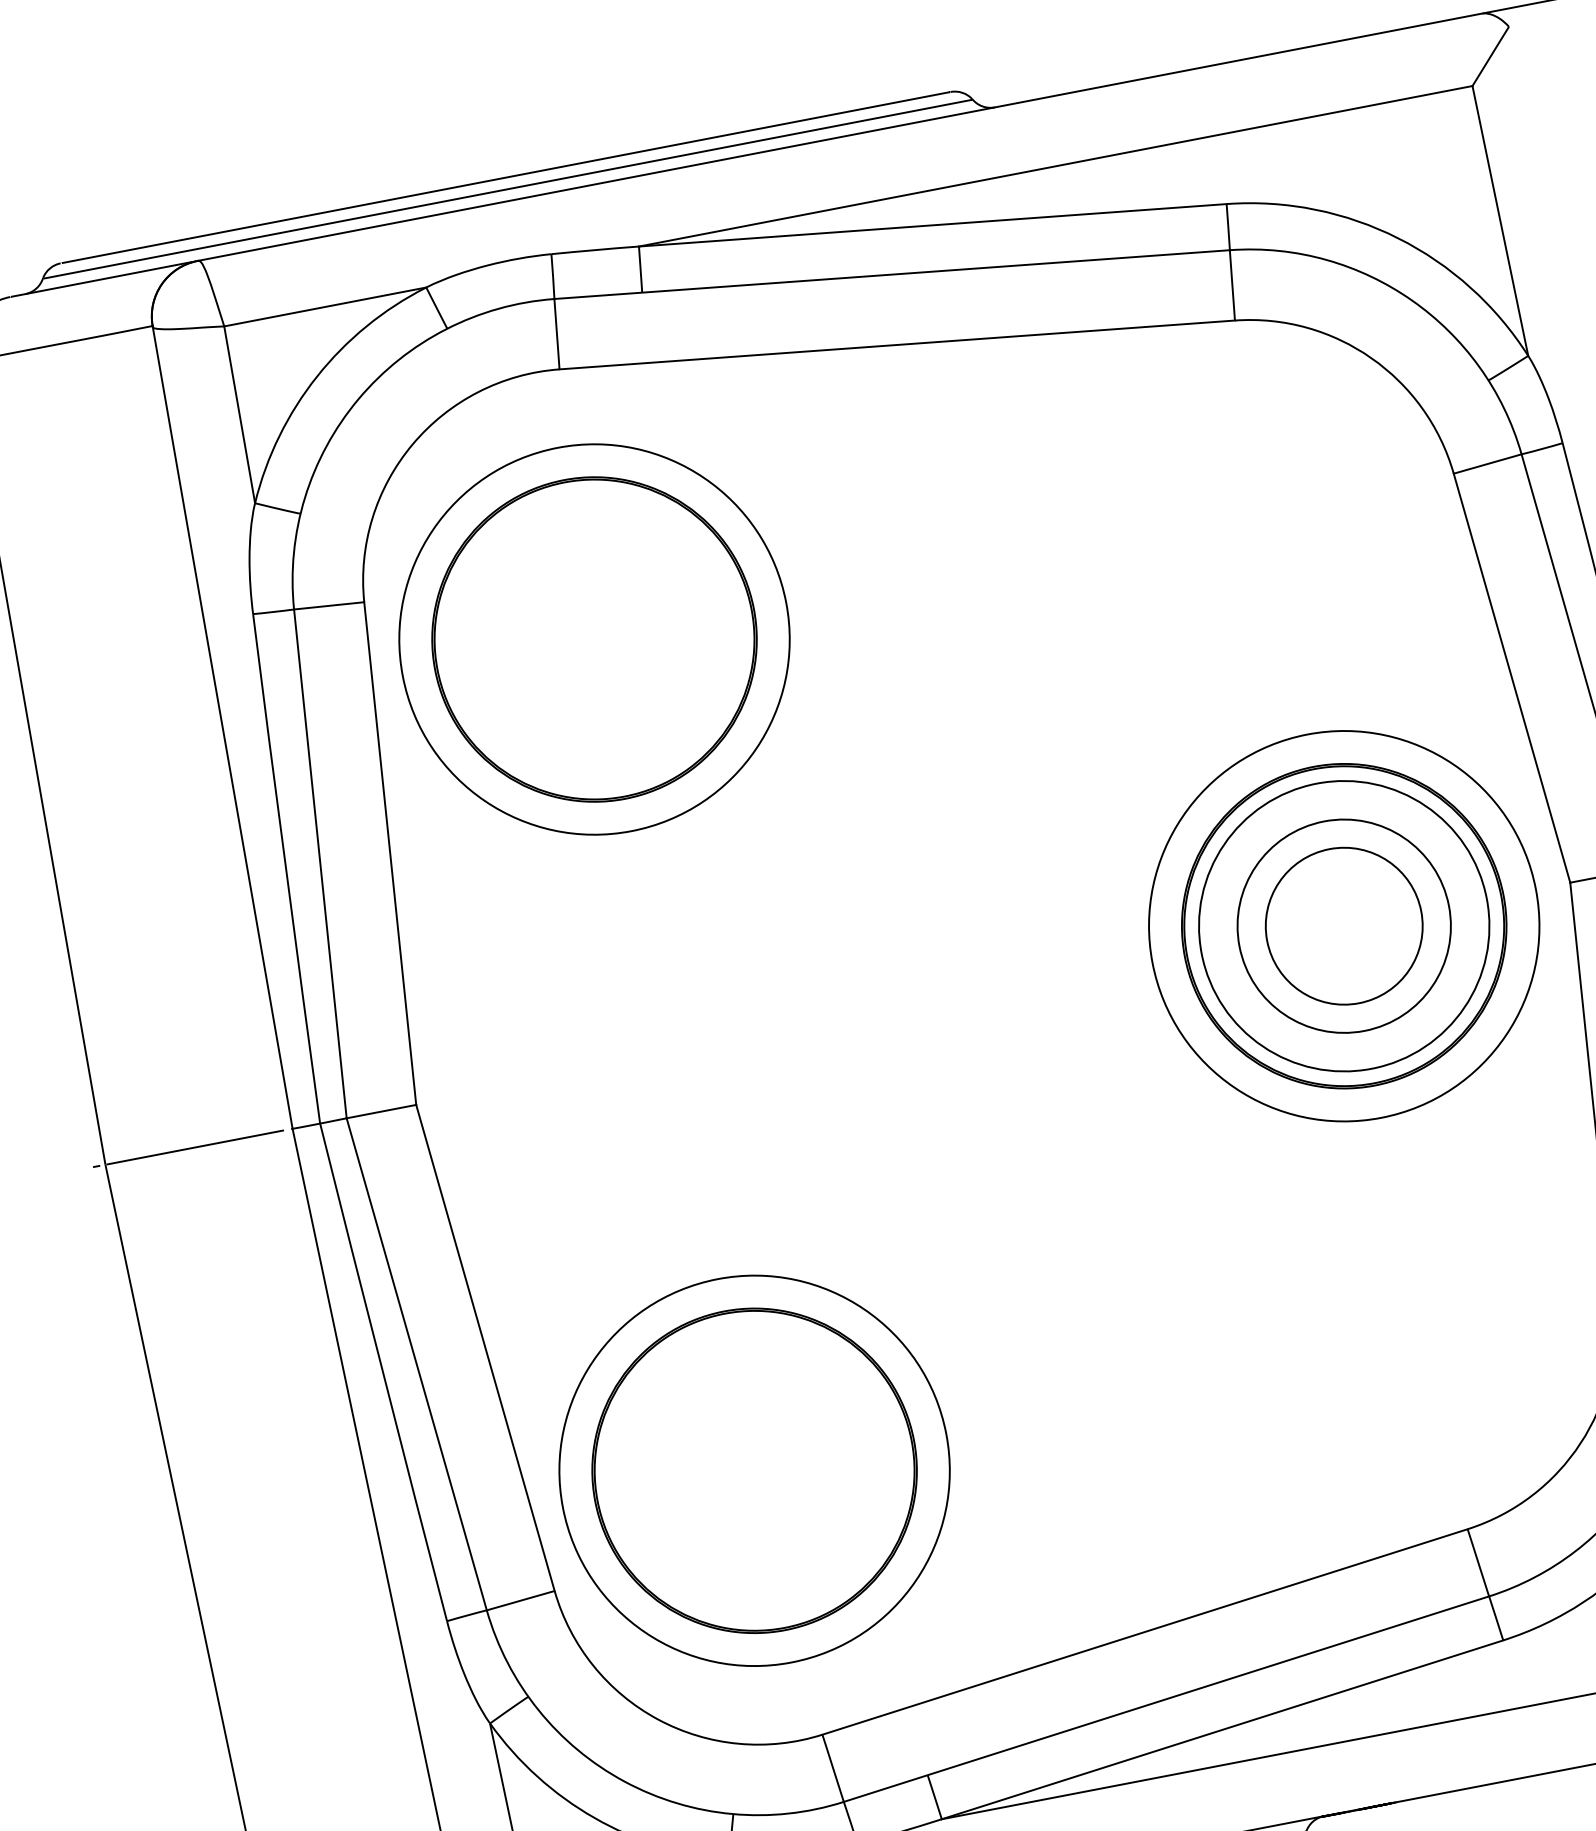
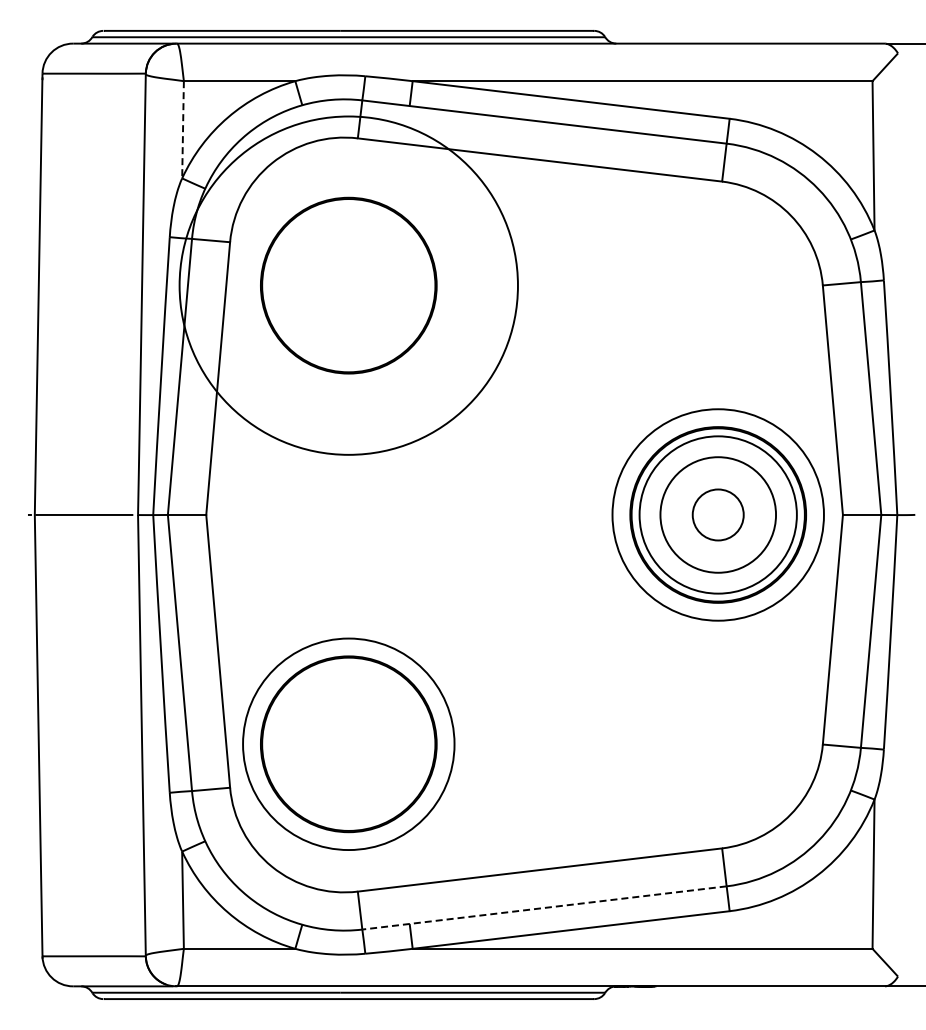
line: (240, 414) -> (183, 129), solid -> dashed
circle: (593, 639) -> (348, 285), size x1.6
circle: (1342, 925) -> (717, 514), size x0.6
line: (1166, 1700) -> (544, 908), solid -> dashed

